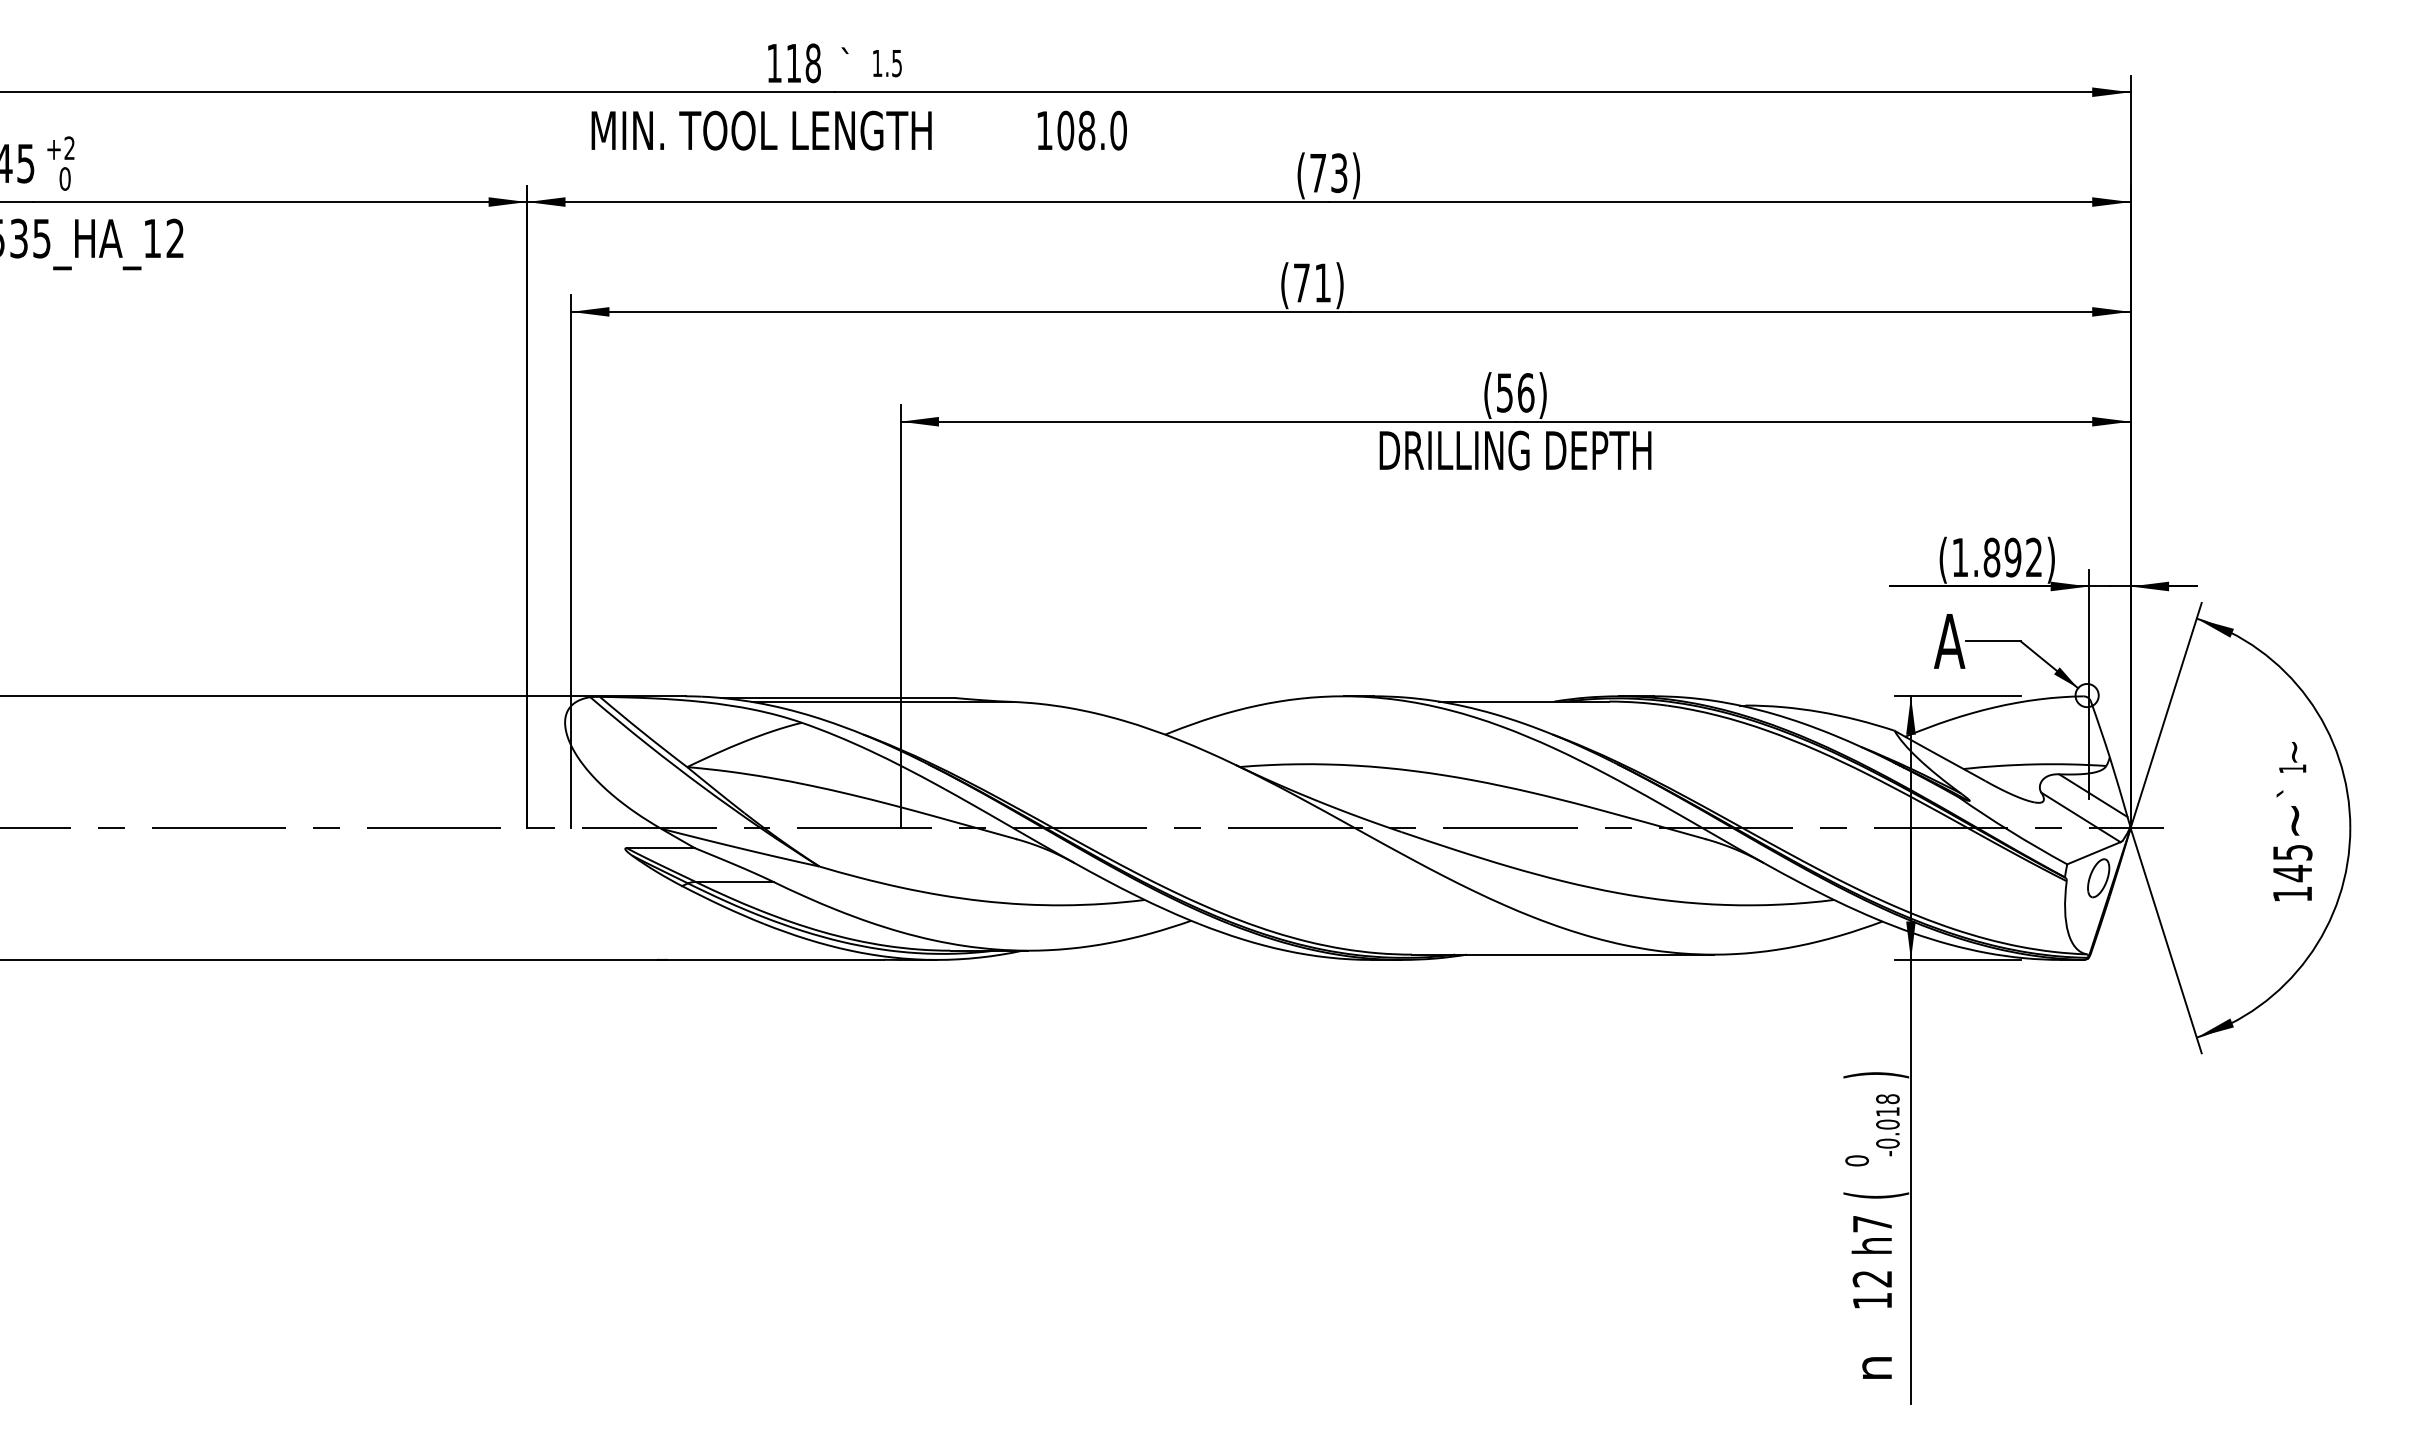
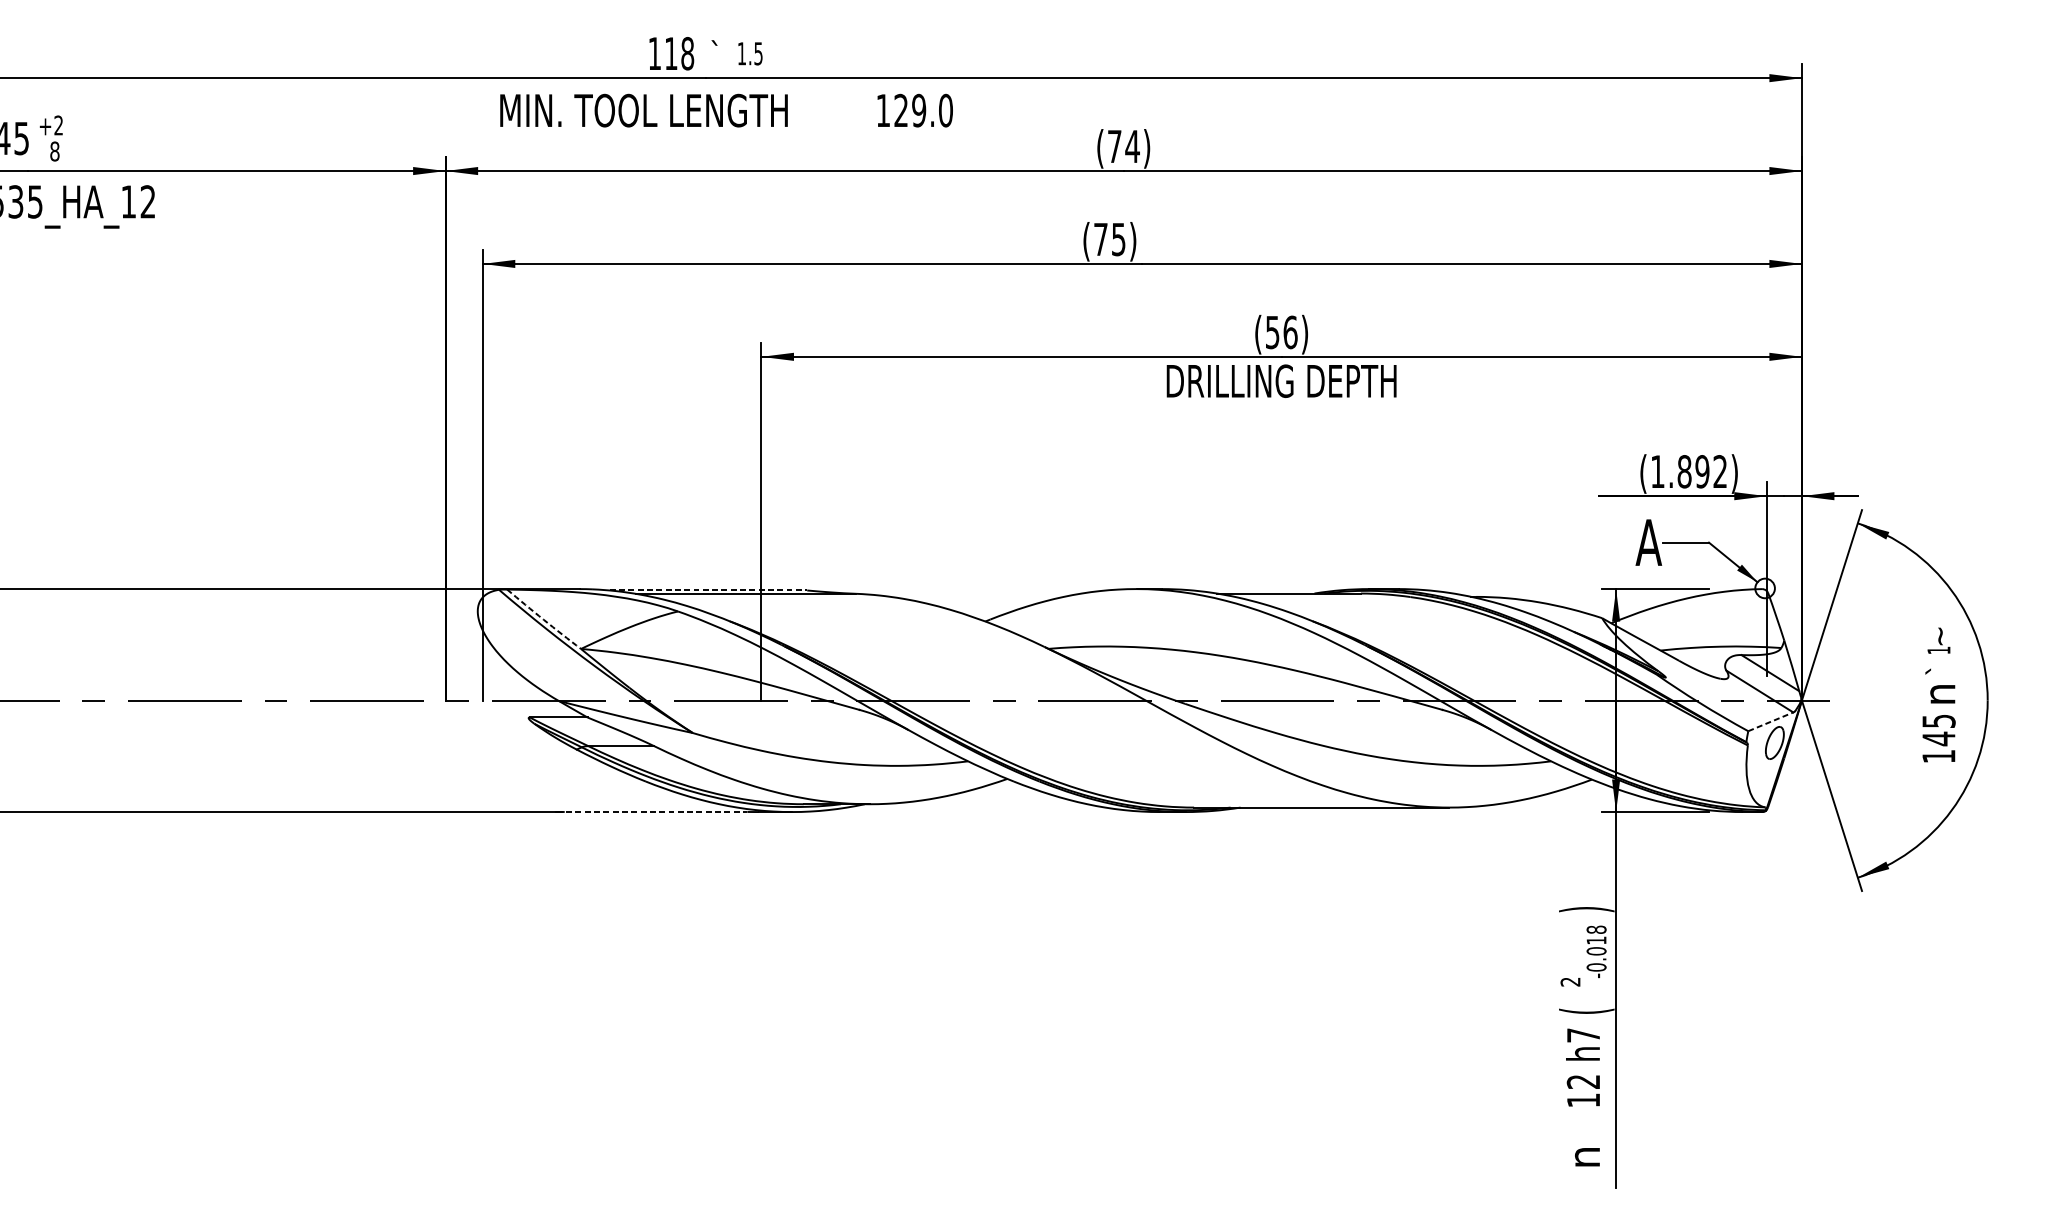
text: (1076, 130) -> (910, 110), 108.0 -> 129.0
text: (1339, 173) -> (1132, 146), (73) -> (74)
text: (64, 178) -> (54, 151), 0 -> 8
text: (1322, 282) -> (1118, 239), (71) -> (75)
line: (837, 697) -> (708, 590), solid -> dashed
arc: (643, 732) -> (544, 619), solid -> dashed
text: (2296, 820) -> (1942, 694), ~ -> n
line: (2093, 853) -> (1770, 722), solid -> dashed
line: (771, 959) -> (652, 811), solid -> dashed
text: (1856, 1160) -> (1570, 981), 0 -> 2

